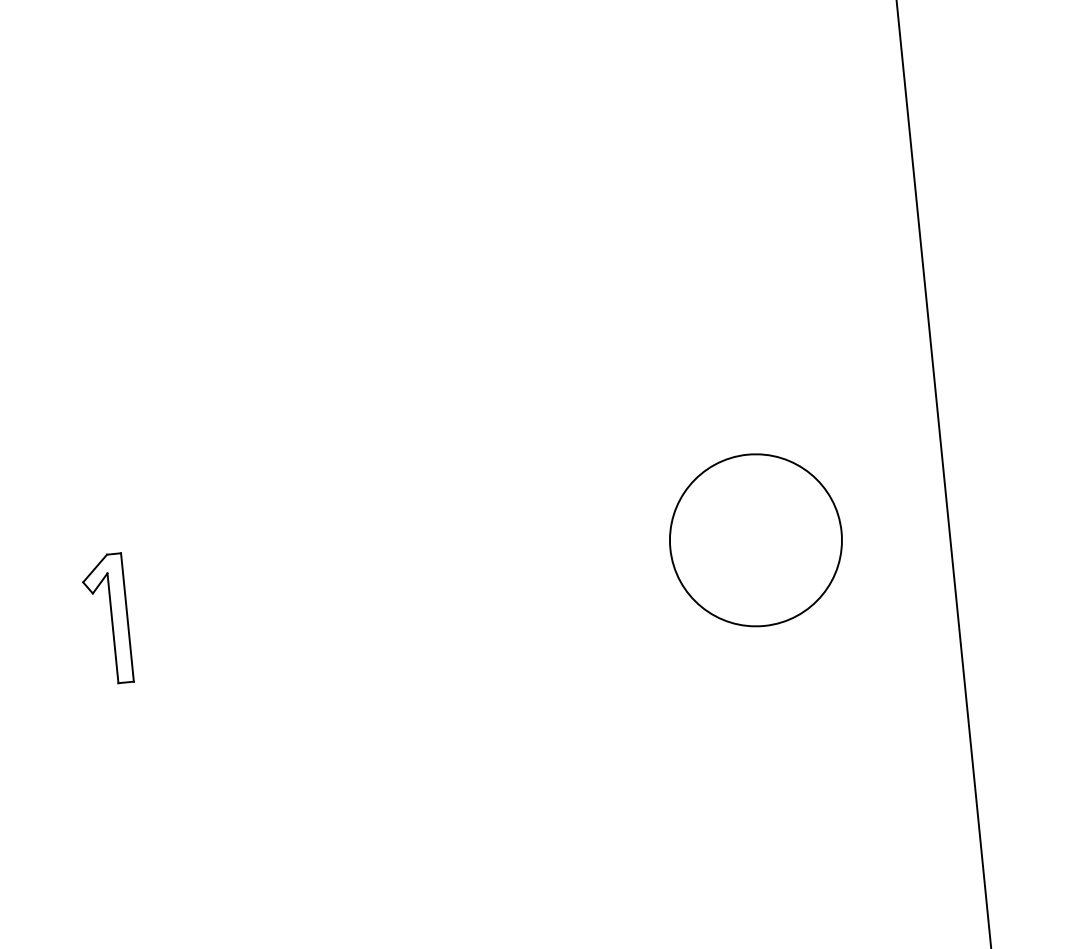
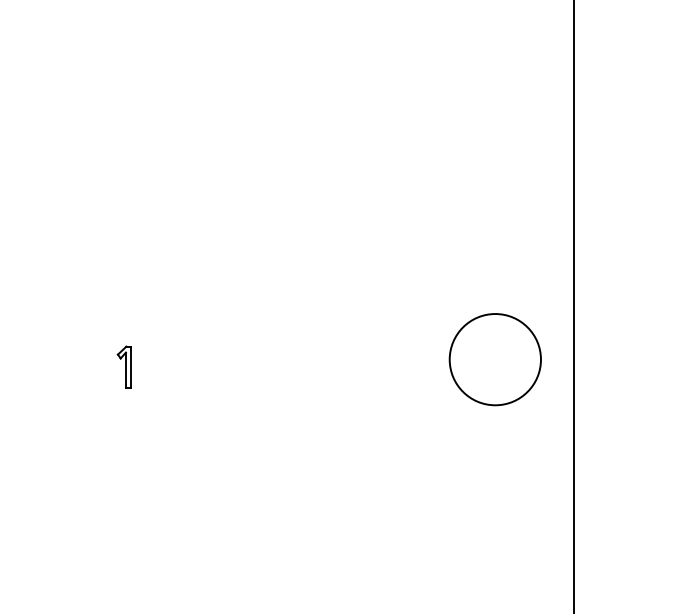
circle: (754, 540) -> (494, 359), moved
part: (104, 618) -> (123, 366), size x0.6

